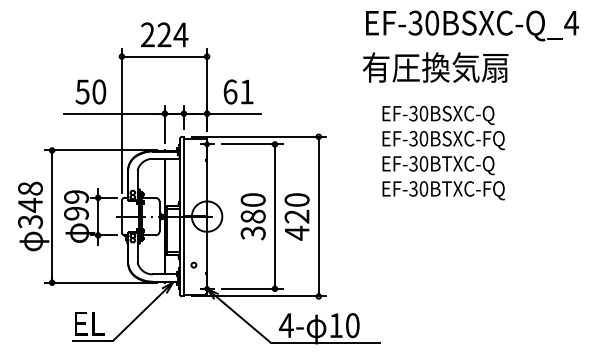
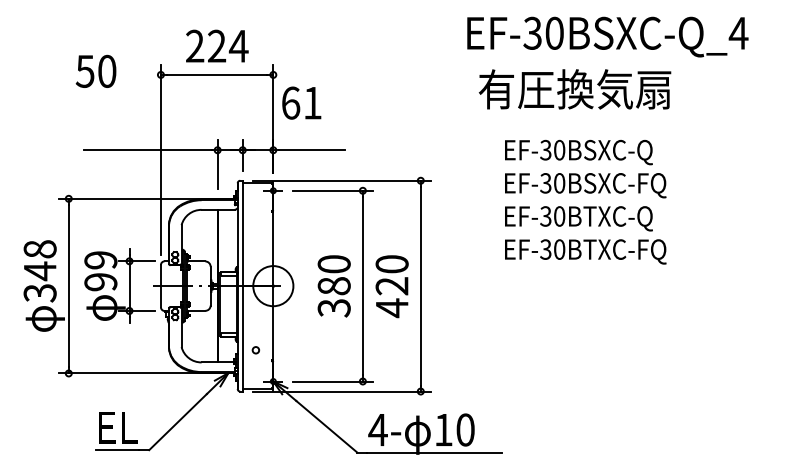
text: (472, 25) -> (607, 36), moved
text: (90, 91) -> (95, 70), moved
text: (238, 91) -> (301, 102), moved

